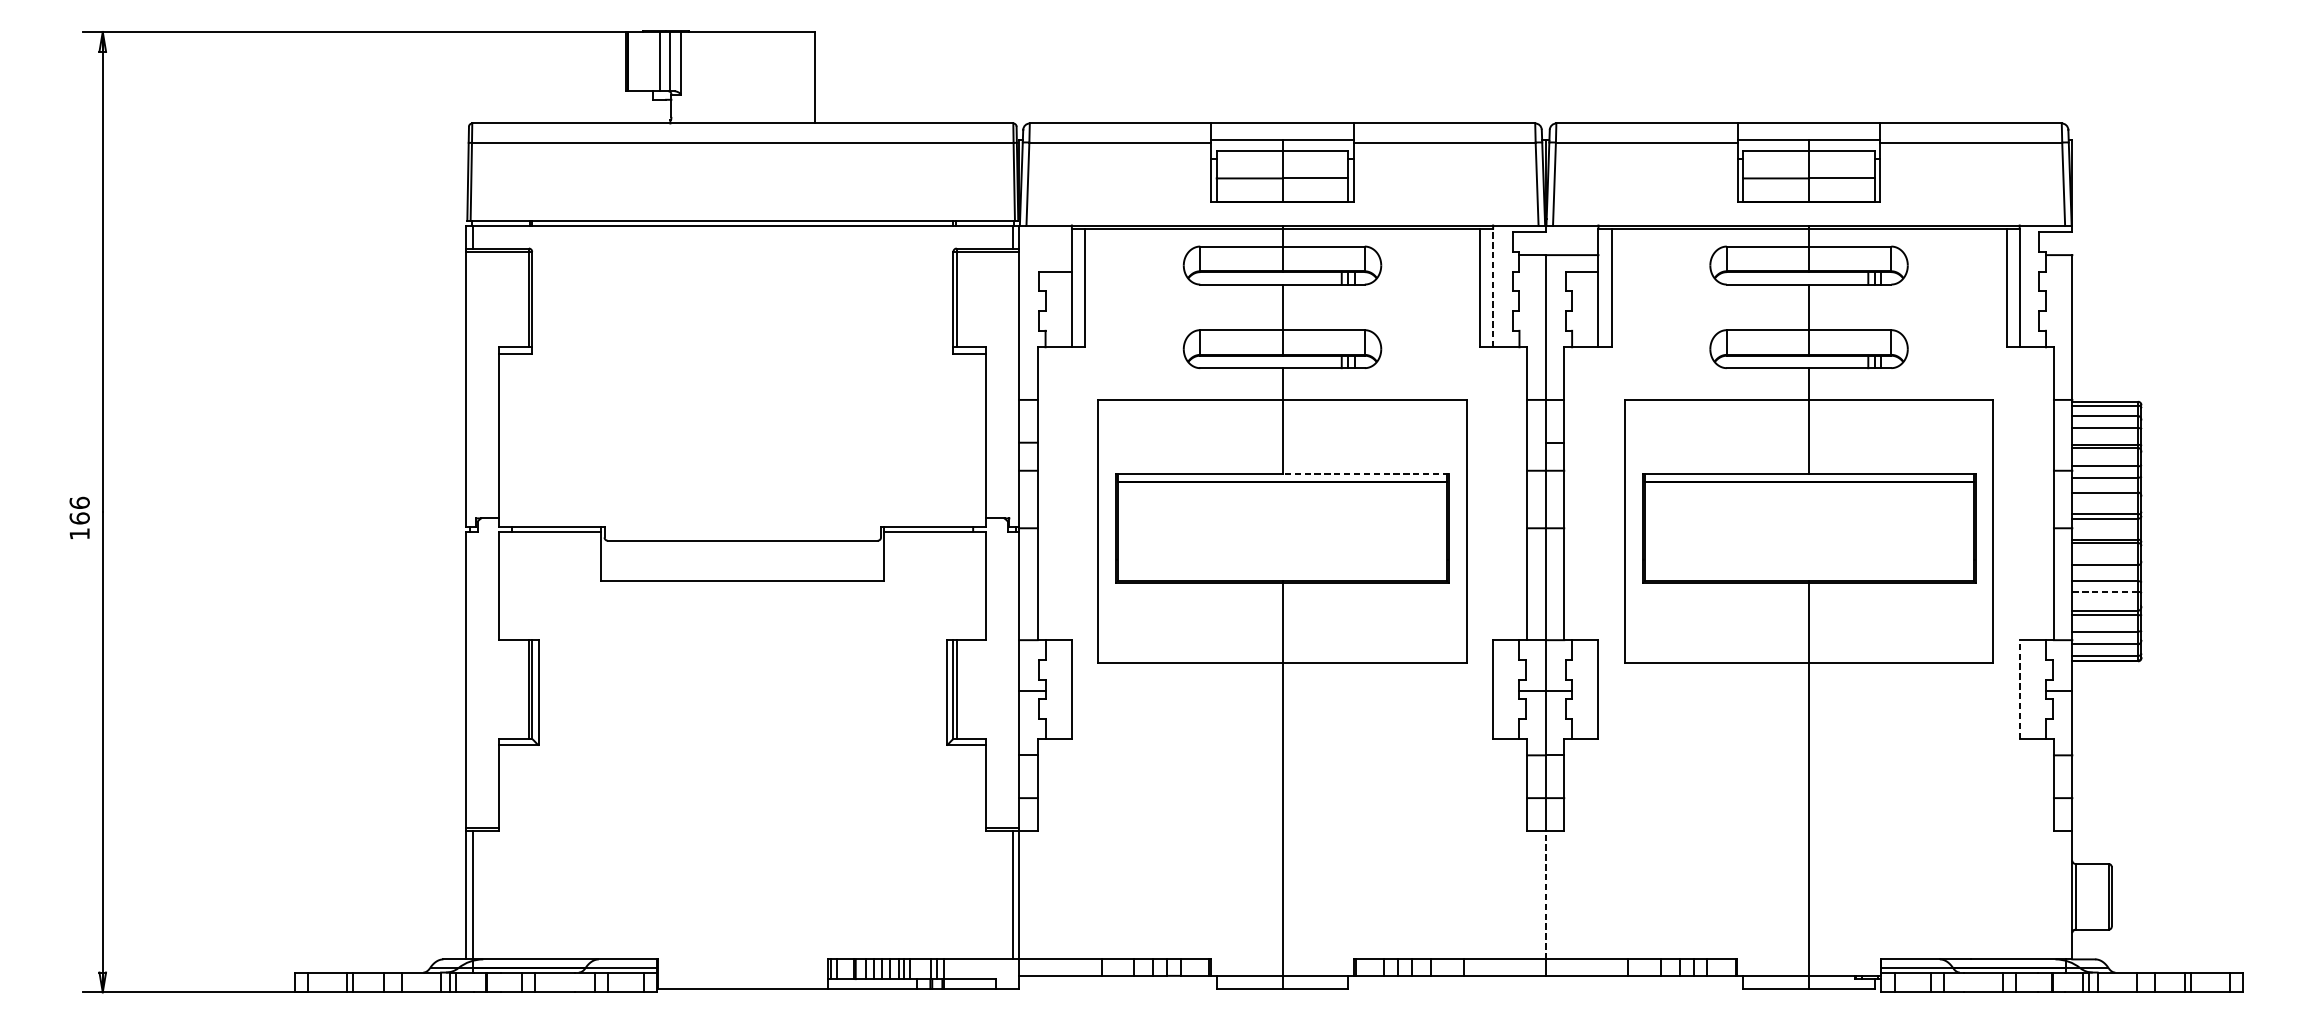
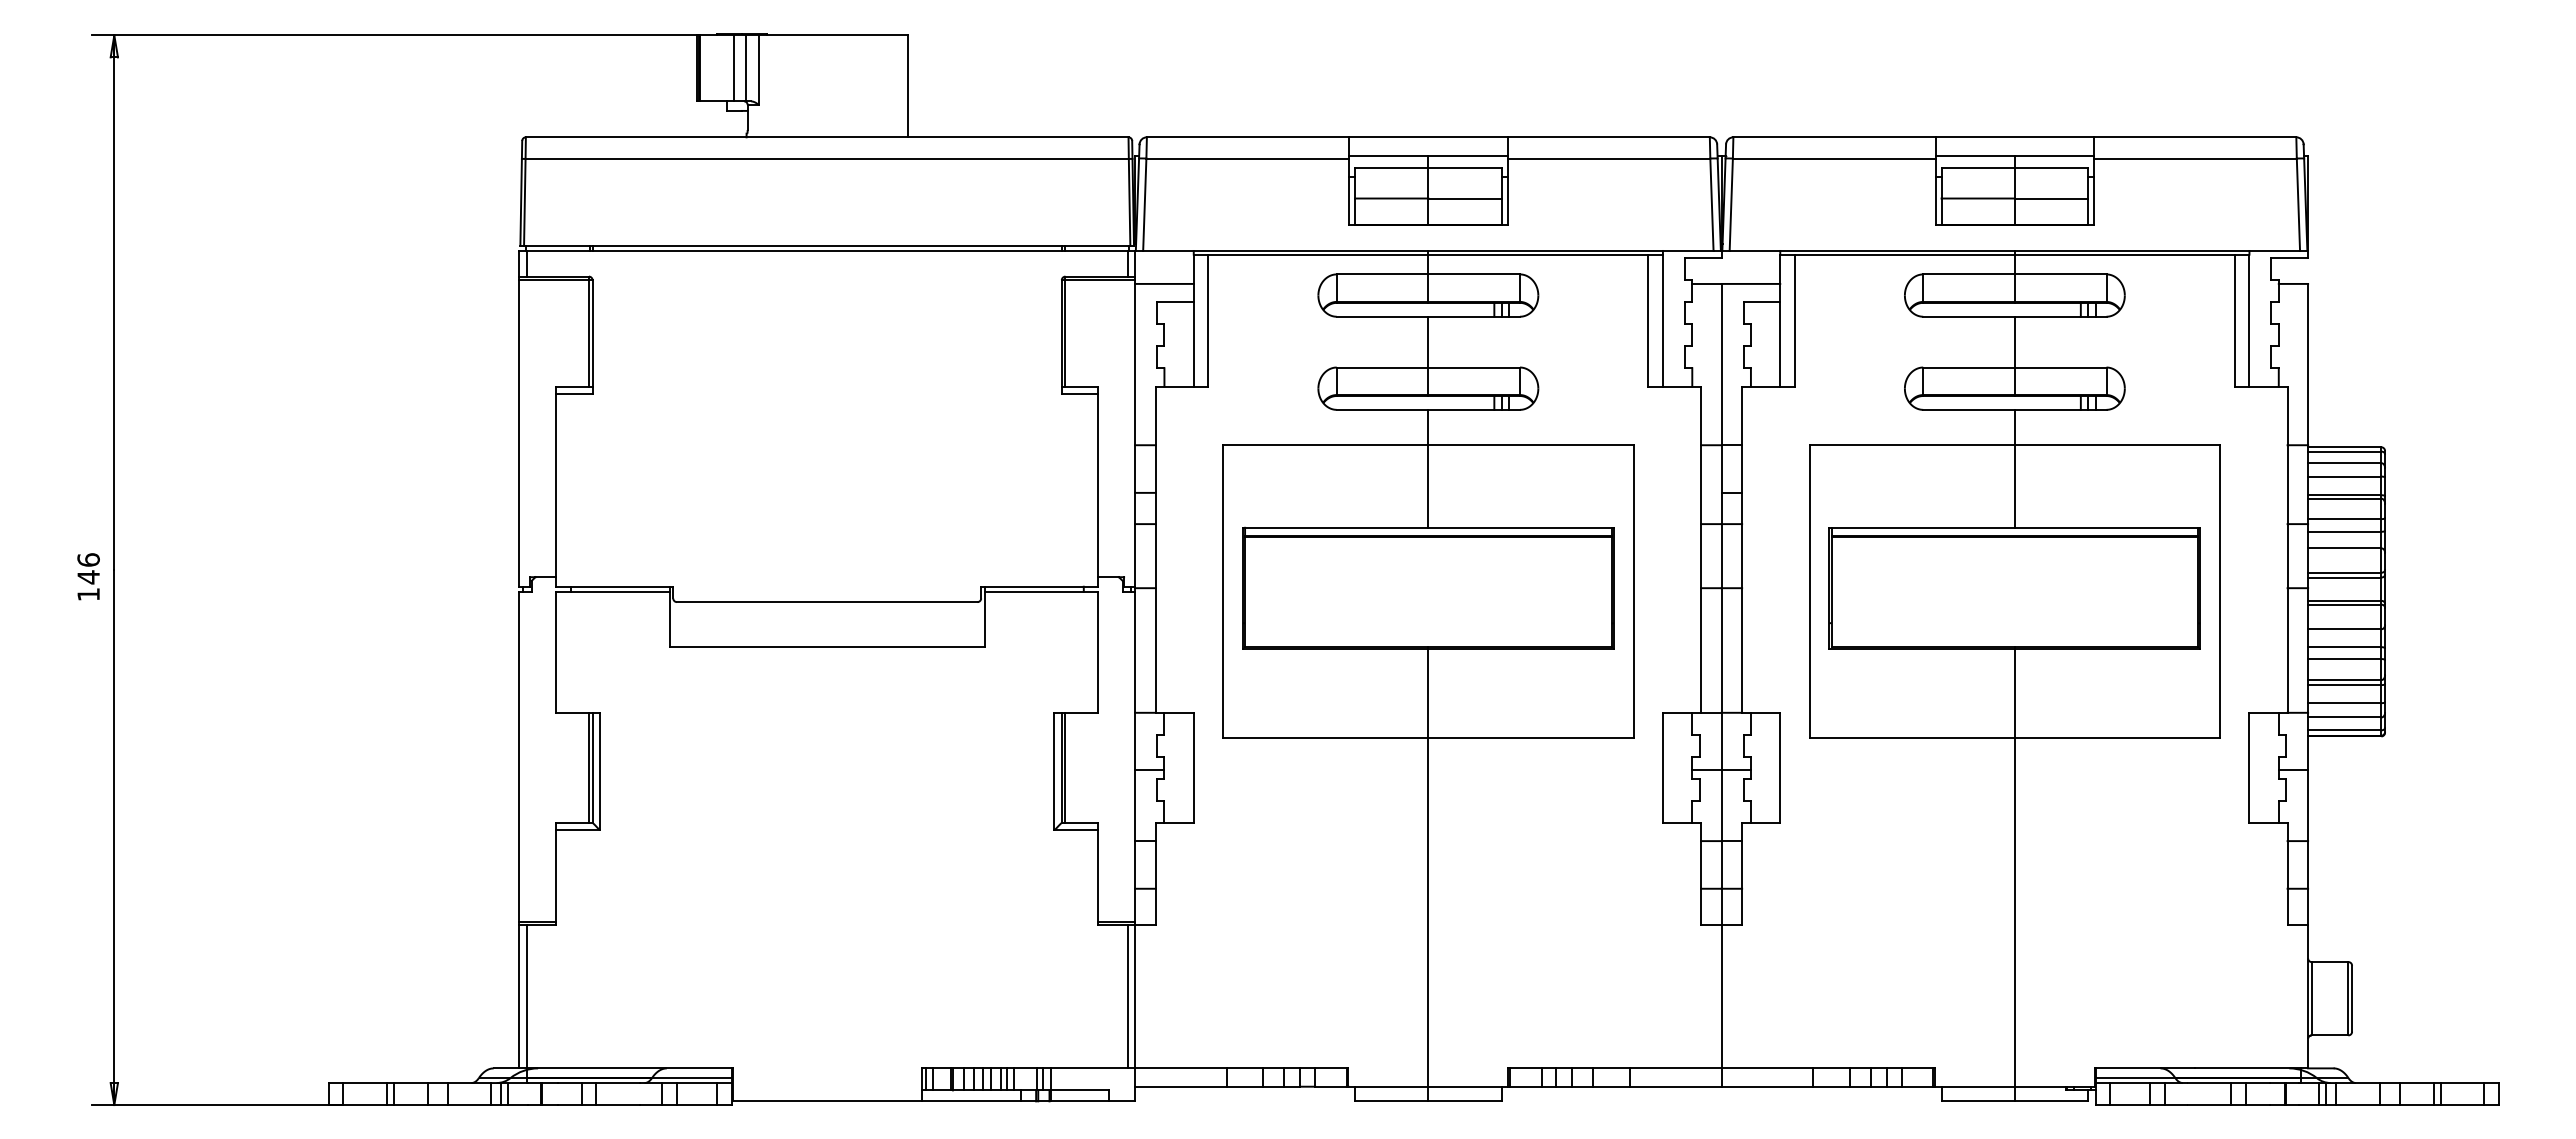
line: (1045, 254) -> (1164, 283), added
line: (1492, 287) -> (1662, 320), dashed -> solid
line: (1366, 473) -> (1521, 527), dashed -> solid
text: (79, 518) -> (88, 577), 166 -> 146
line: (2105, 592) -> (2344, 659), dashed -> solid
line: (2019, 689) -> (2249, 767), dashed -> solid
line: (1545, 894) -> (1721, 996), dashed -> solid

